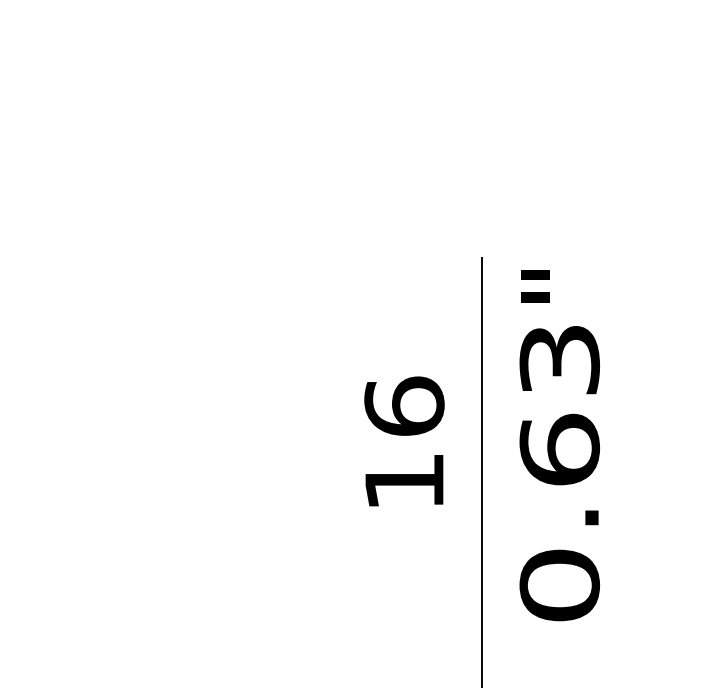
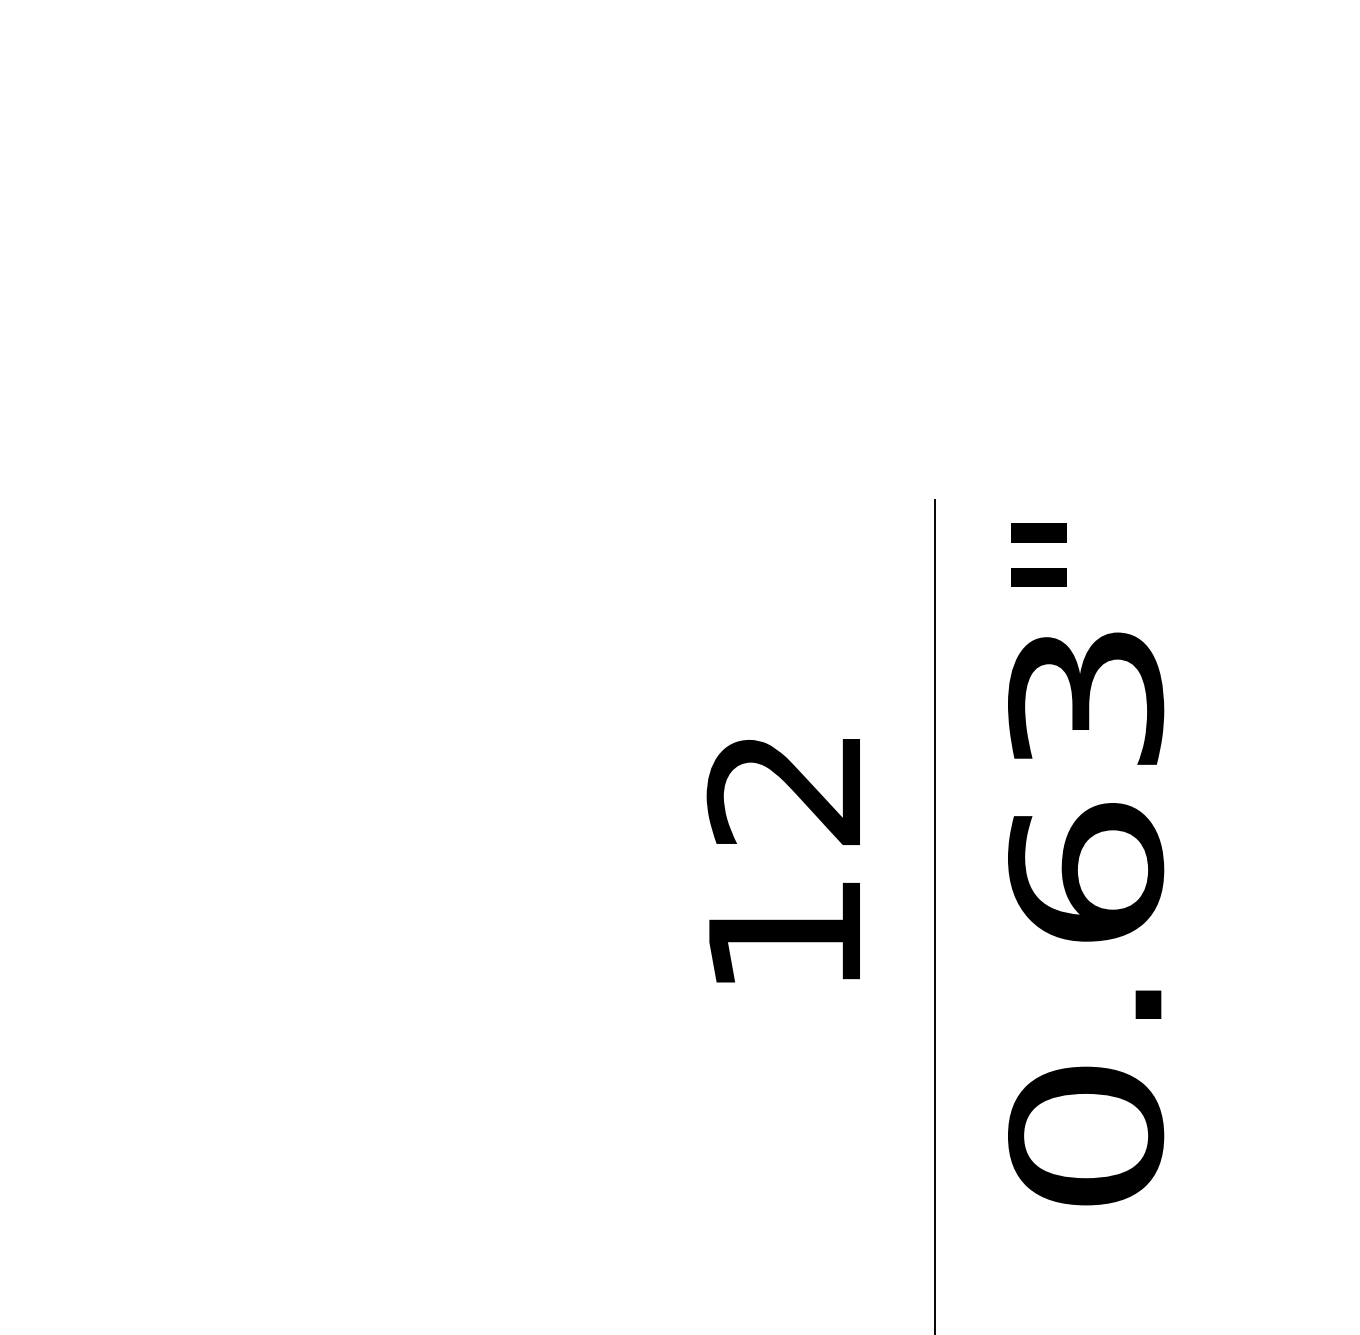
text: (404, 405) -> (784, 786), 16 -> 12

